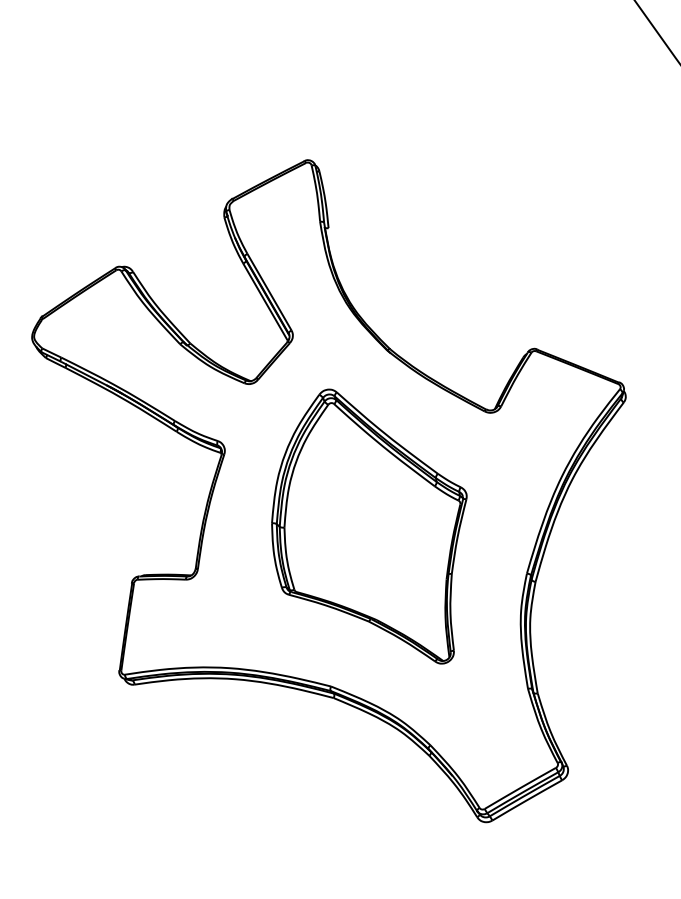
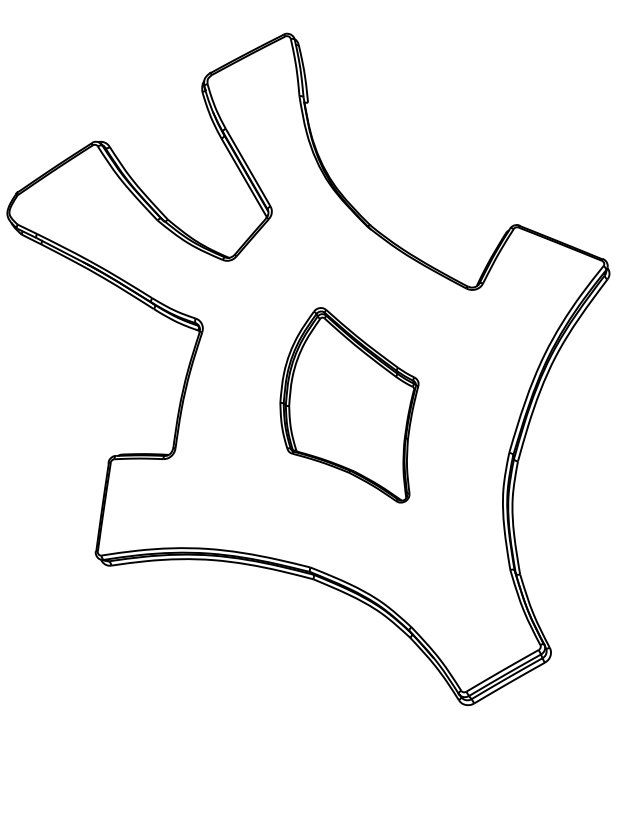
part: (369, 526) -> (349, 405), size x0.7

